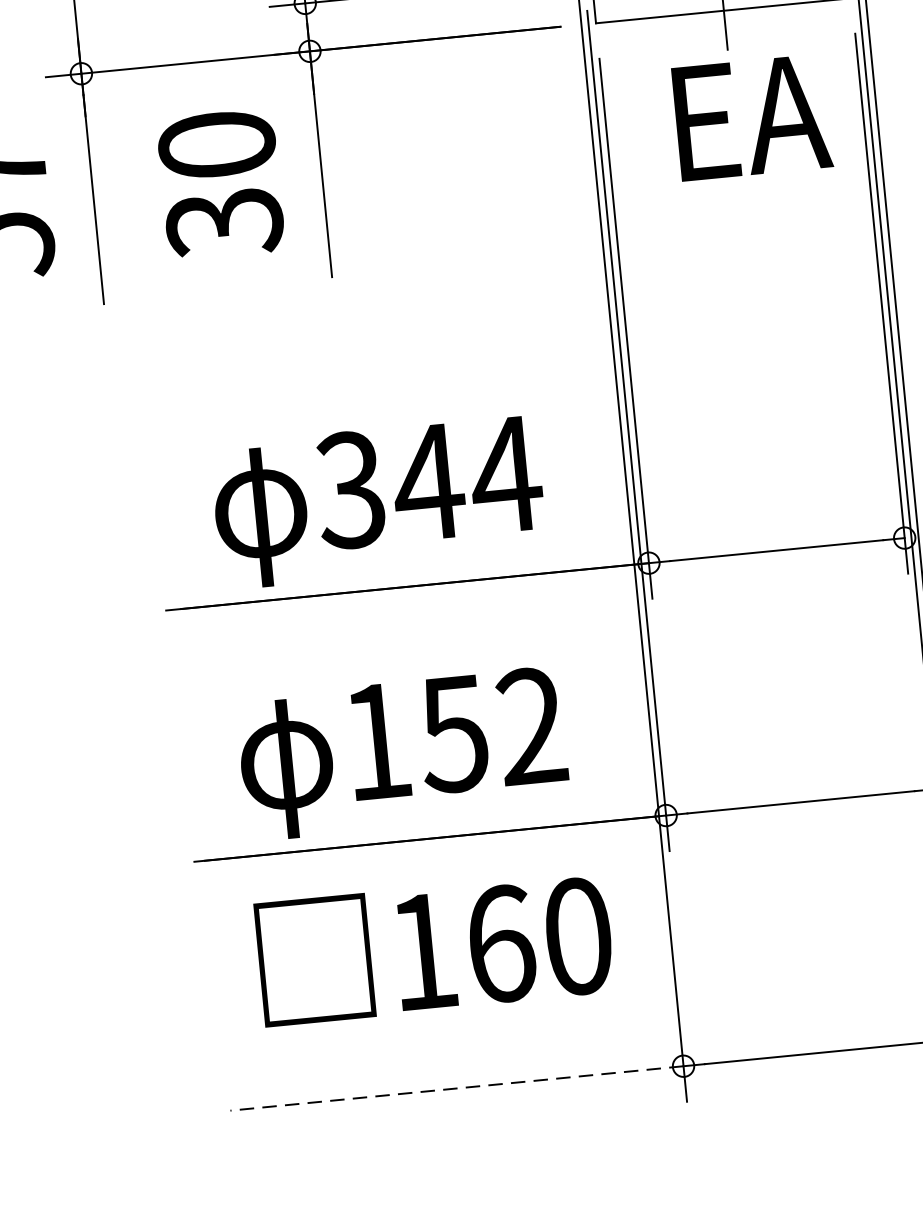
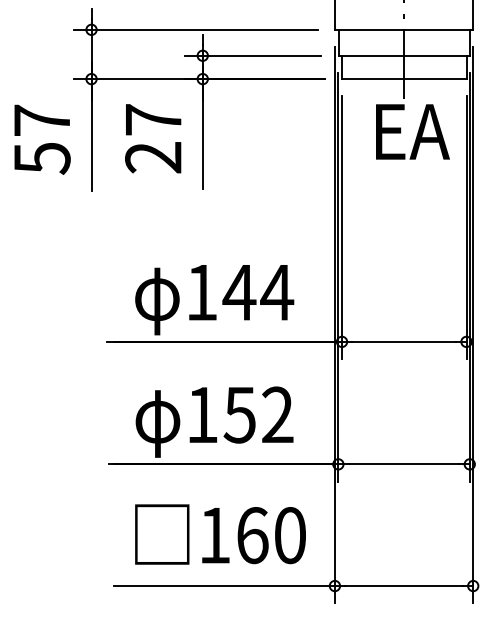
text: (220, 185) -> (153, 139), 30 -> 27
text: (350, 489) -> (201, 292), 344 -> 144
text: (434, 948) -> (220, 534), moved
line: (456, 1089) -> (224, 586), dashed -> solid

